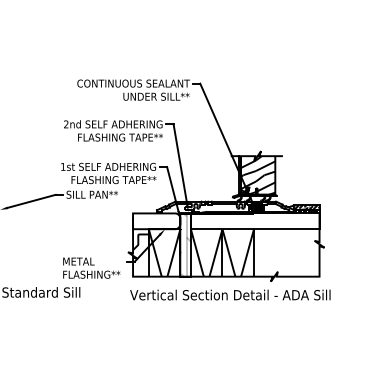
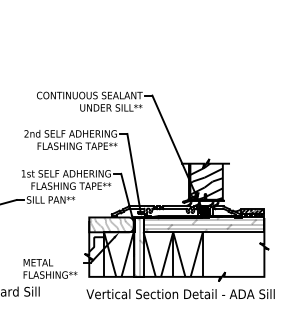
hatch: (156, 221) -> (111, 225), added
hatch: (254, 221) -> (203, 225), added

